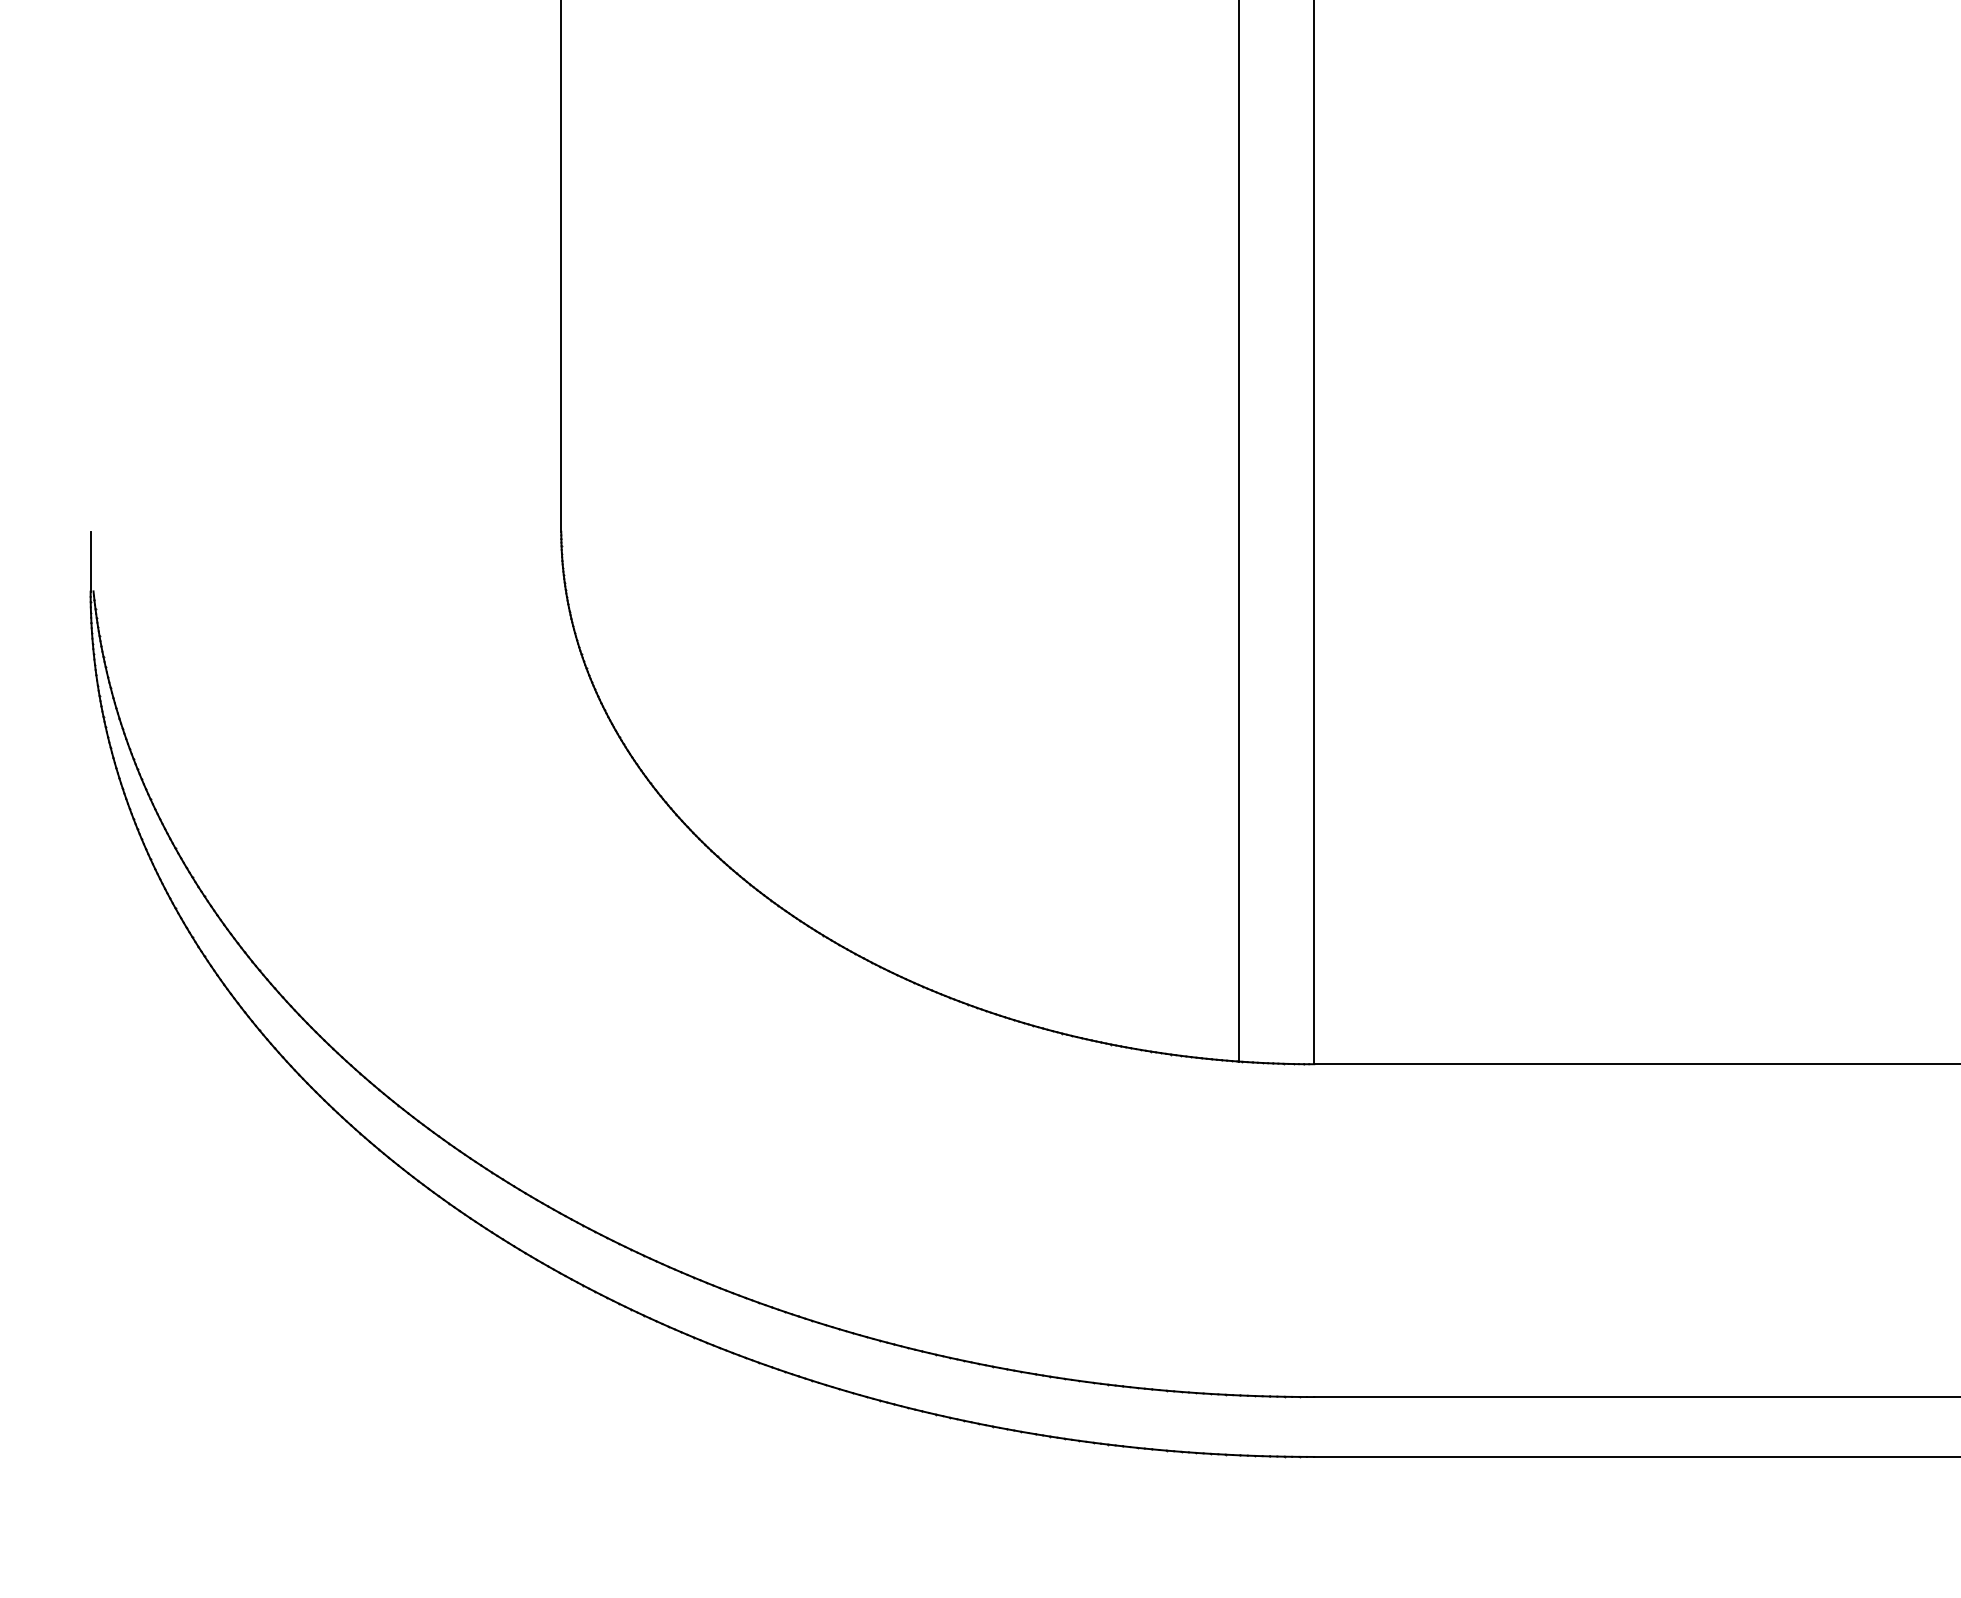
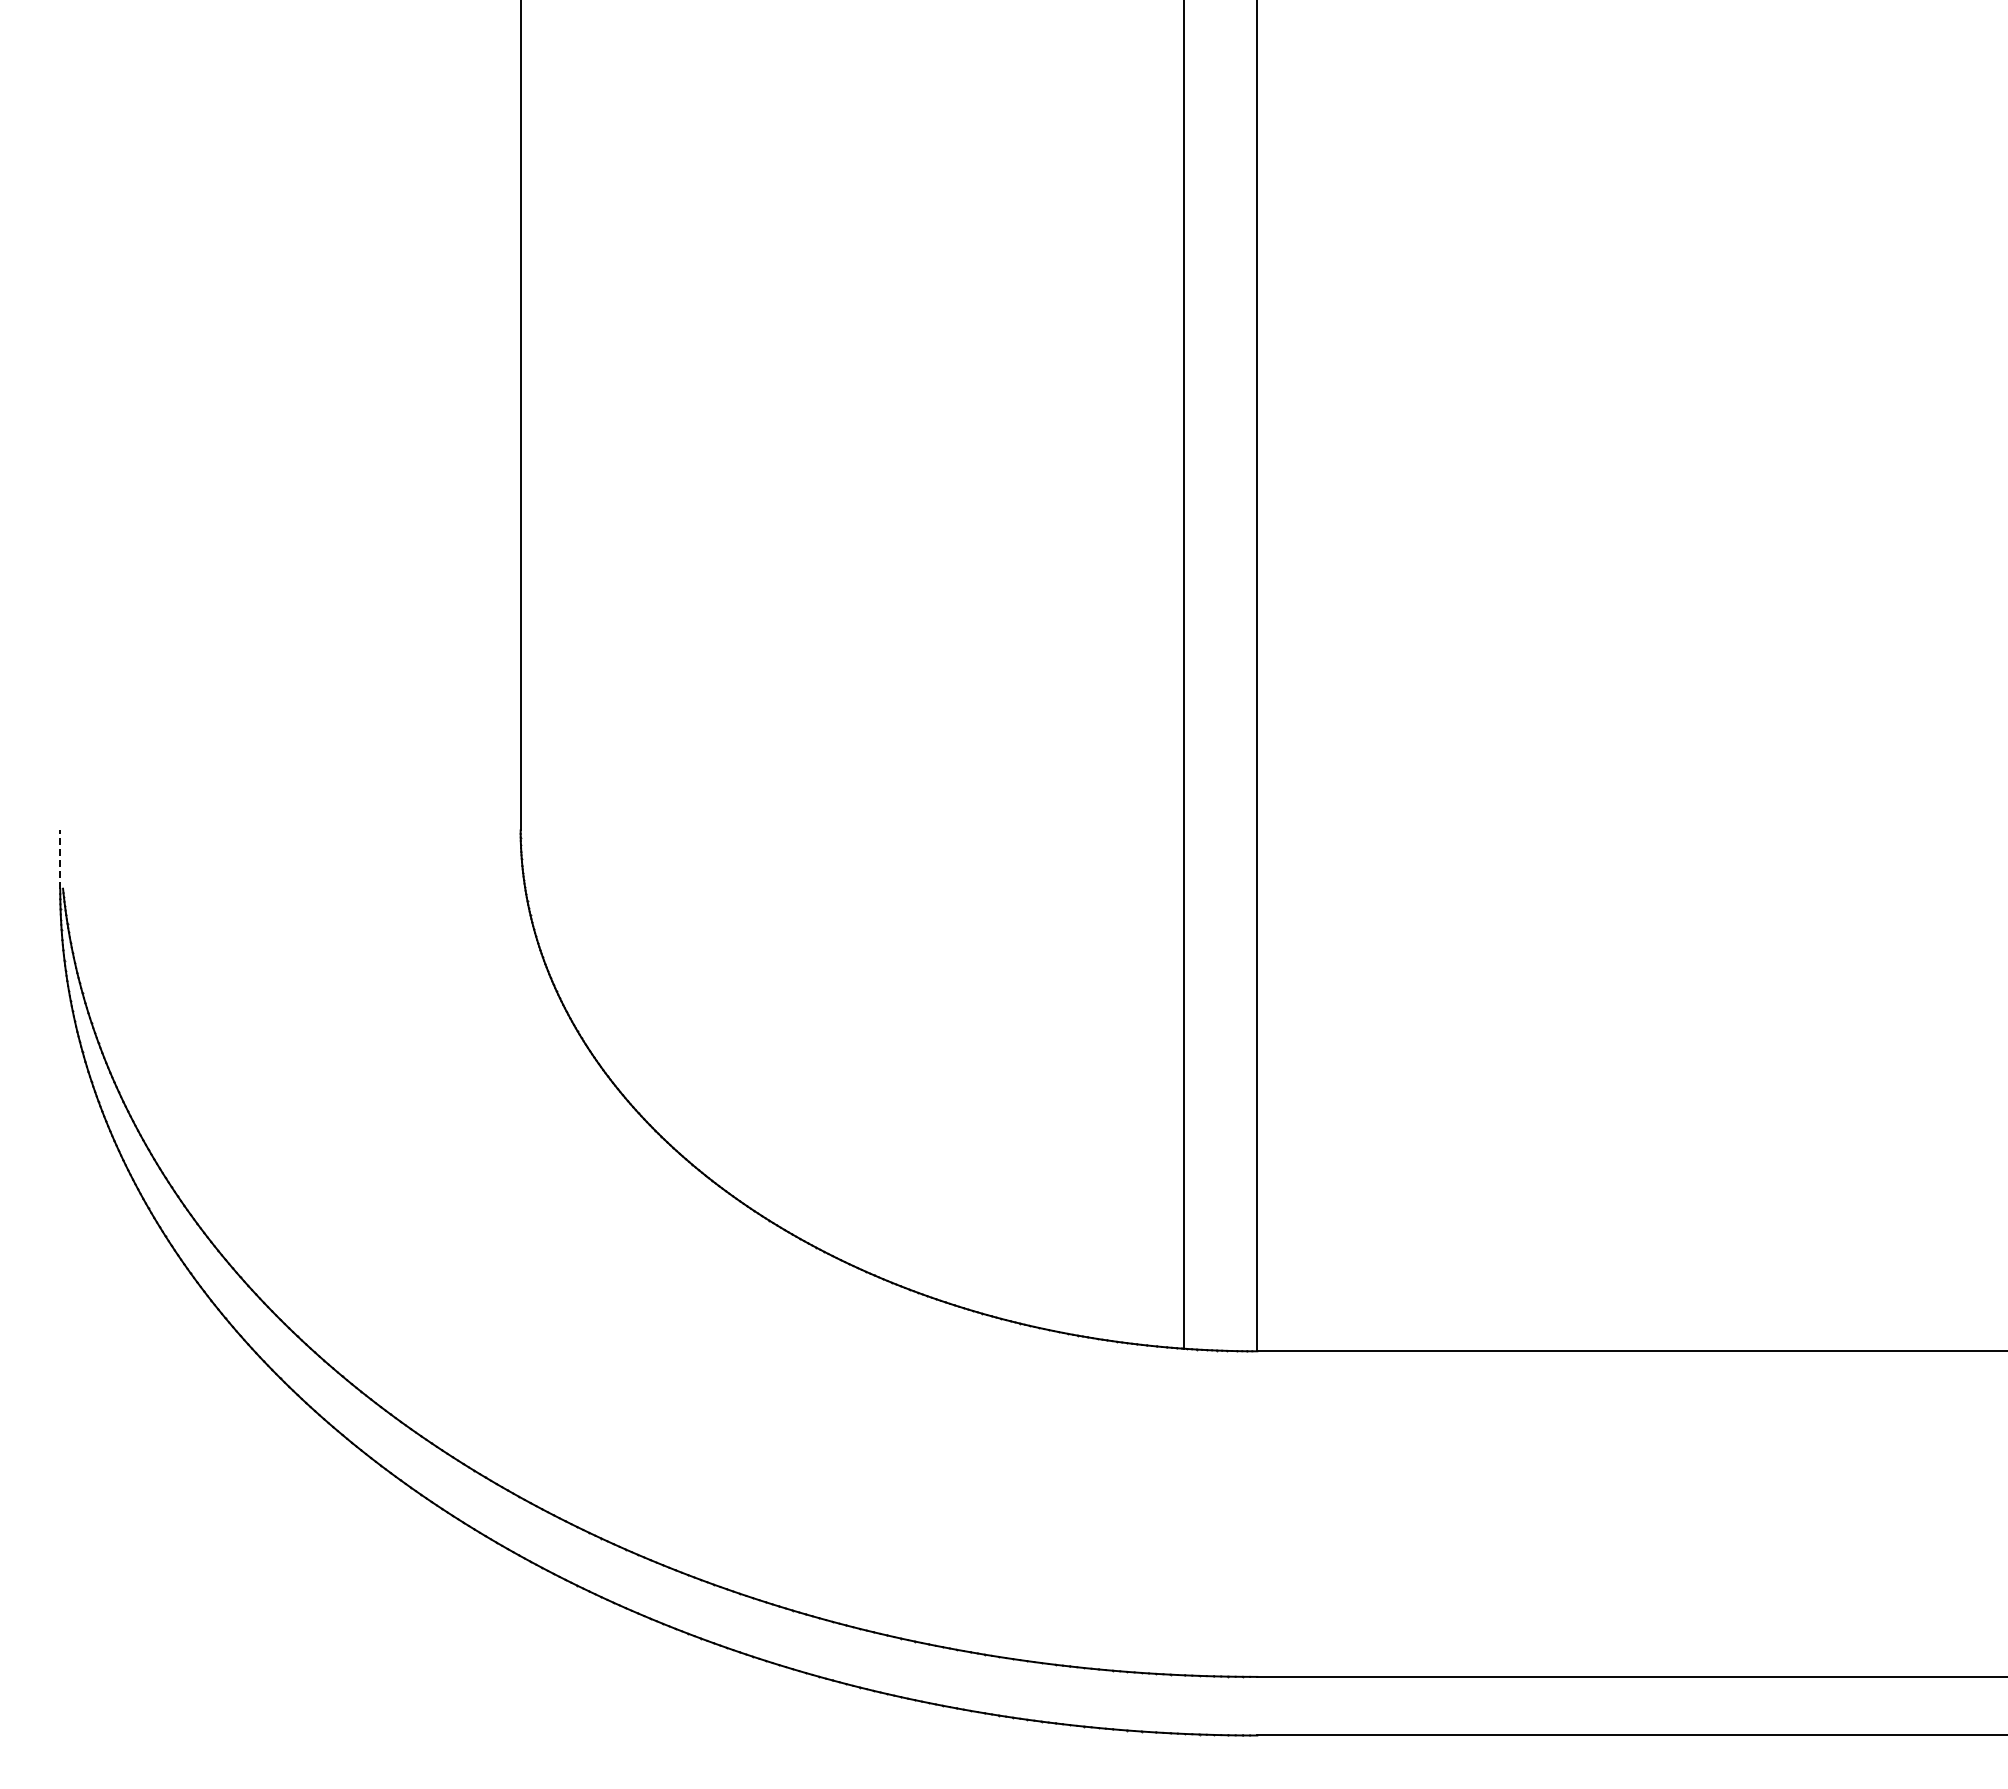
line: (90, 561) -> (60, 859), solid -> dashed

